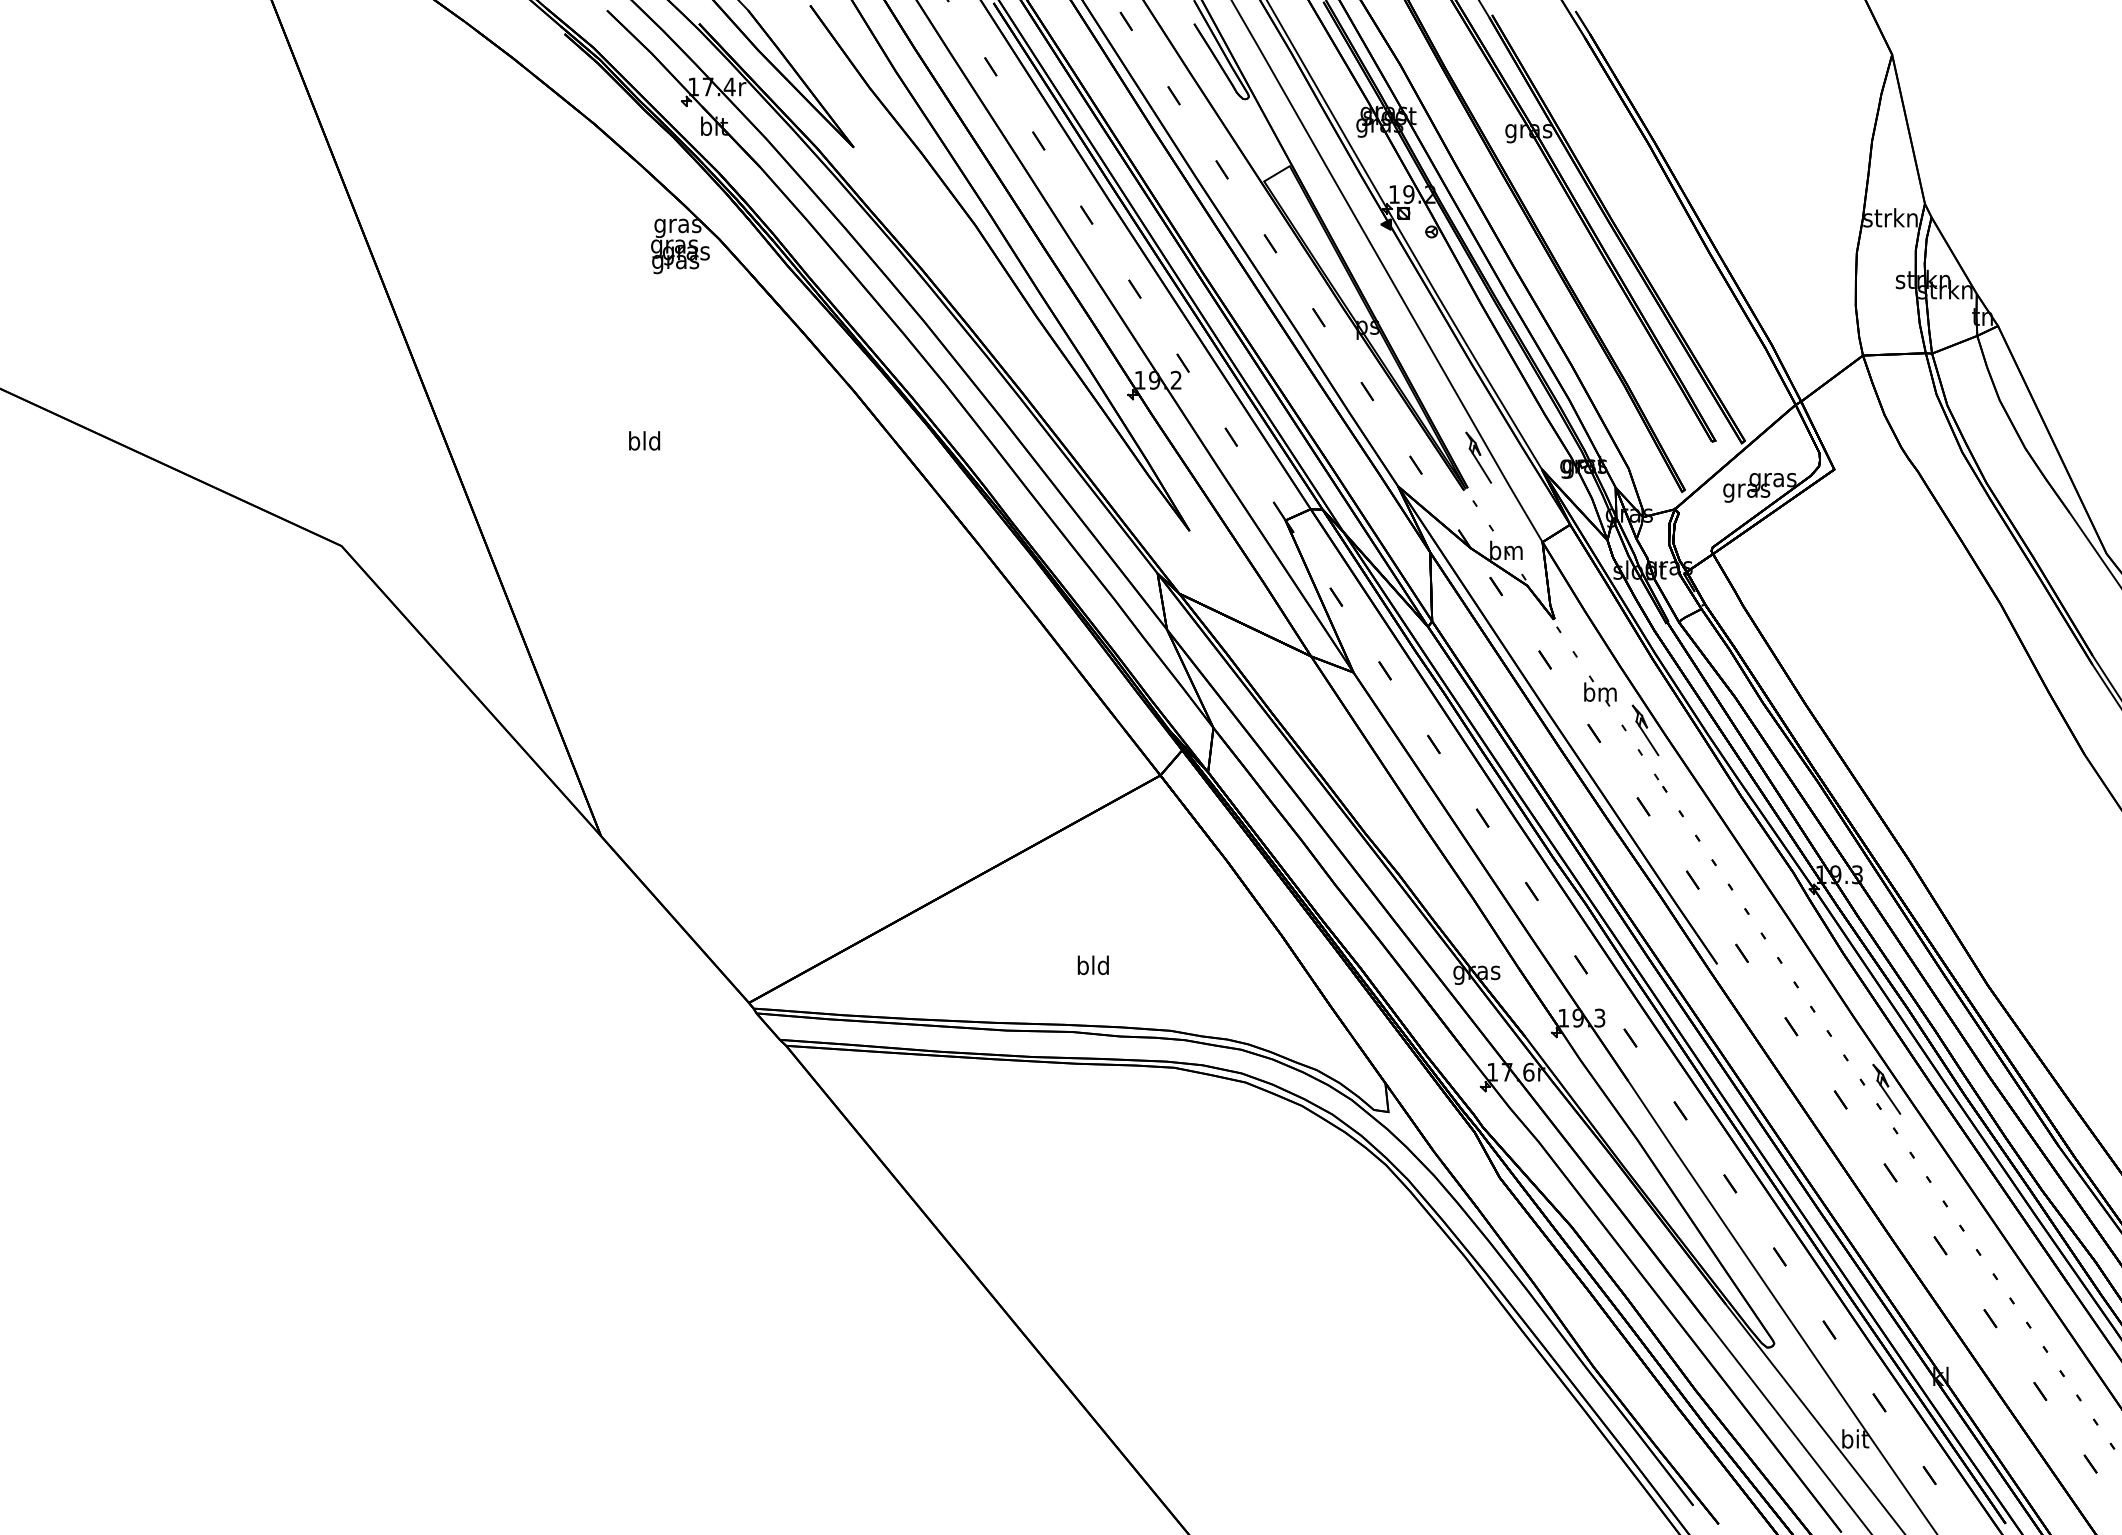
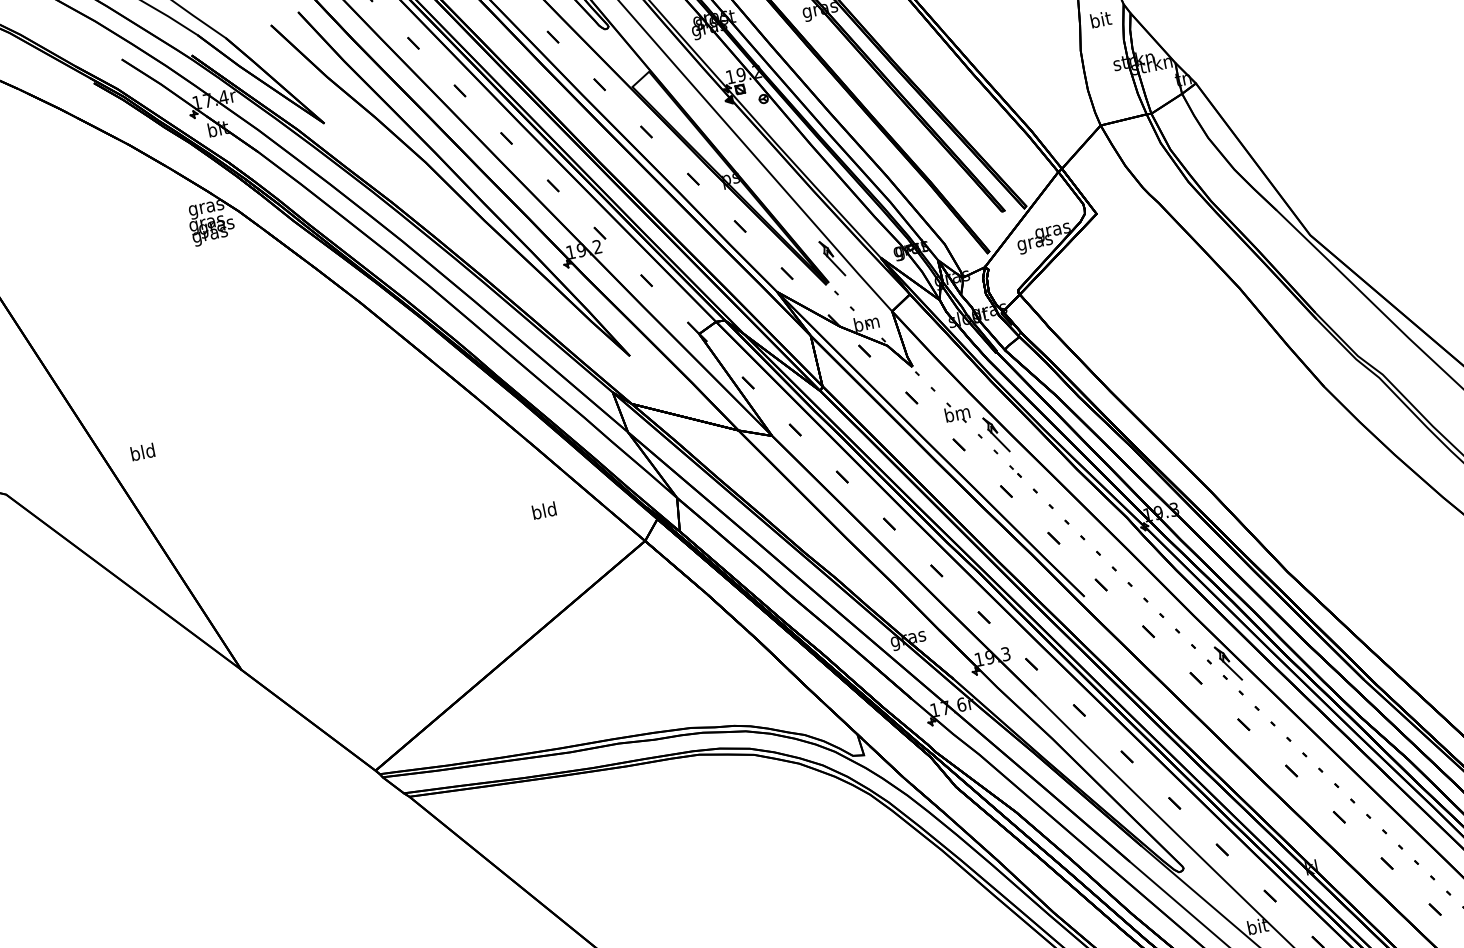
text: (1890, 217) -> (1100, 19), strkn -> bit
text: (644, 440) -> (142, 451), moved
text: (1092, 964) -> (543, 510), moved

